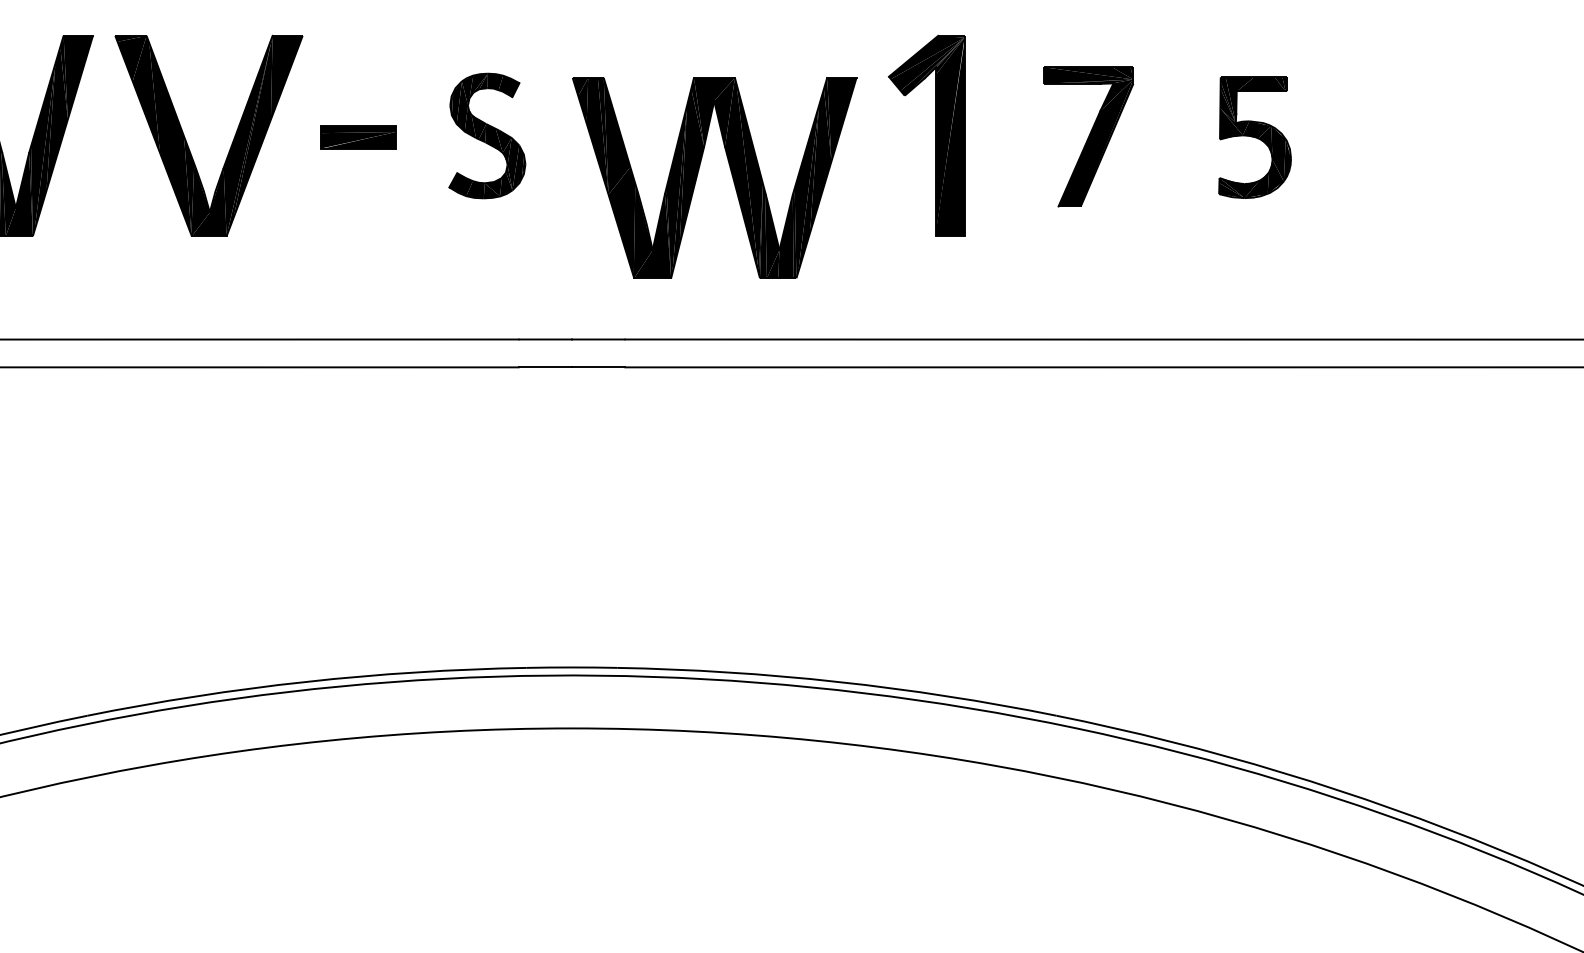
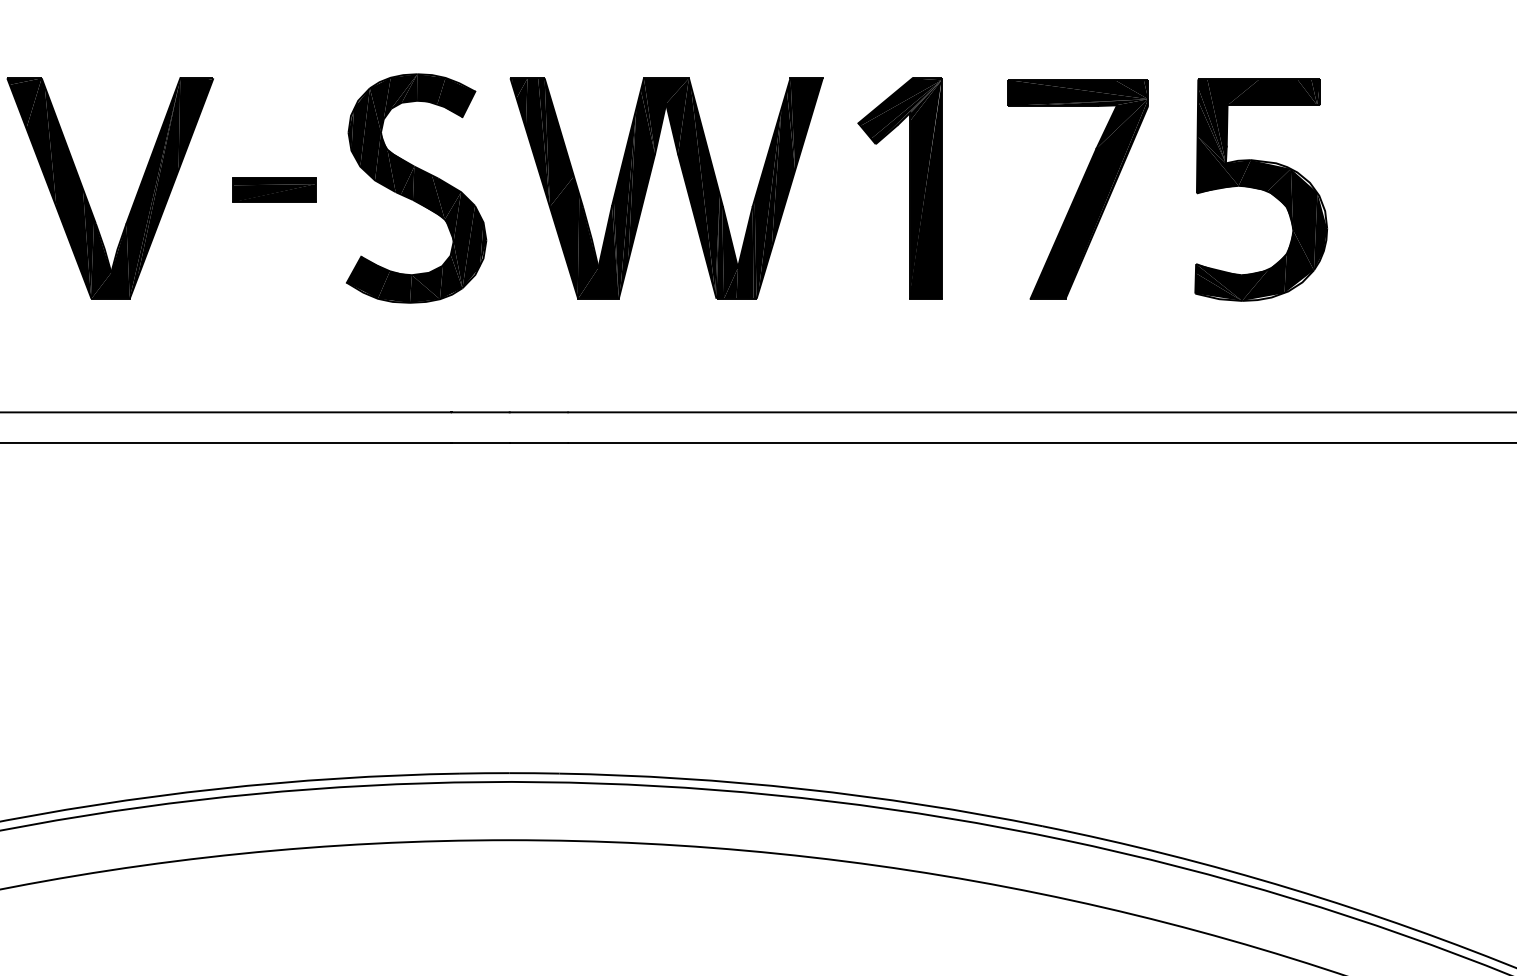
part: (487, 135) -> (416, 187), size x1.67
part: (1088, 136) -> (1077, 189), size x1.43
part: (1254, 137) -> (1260, 190), size x1.67
part: (698, 174) -> (648, 184), moved

